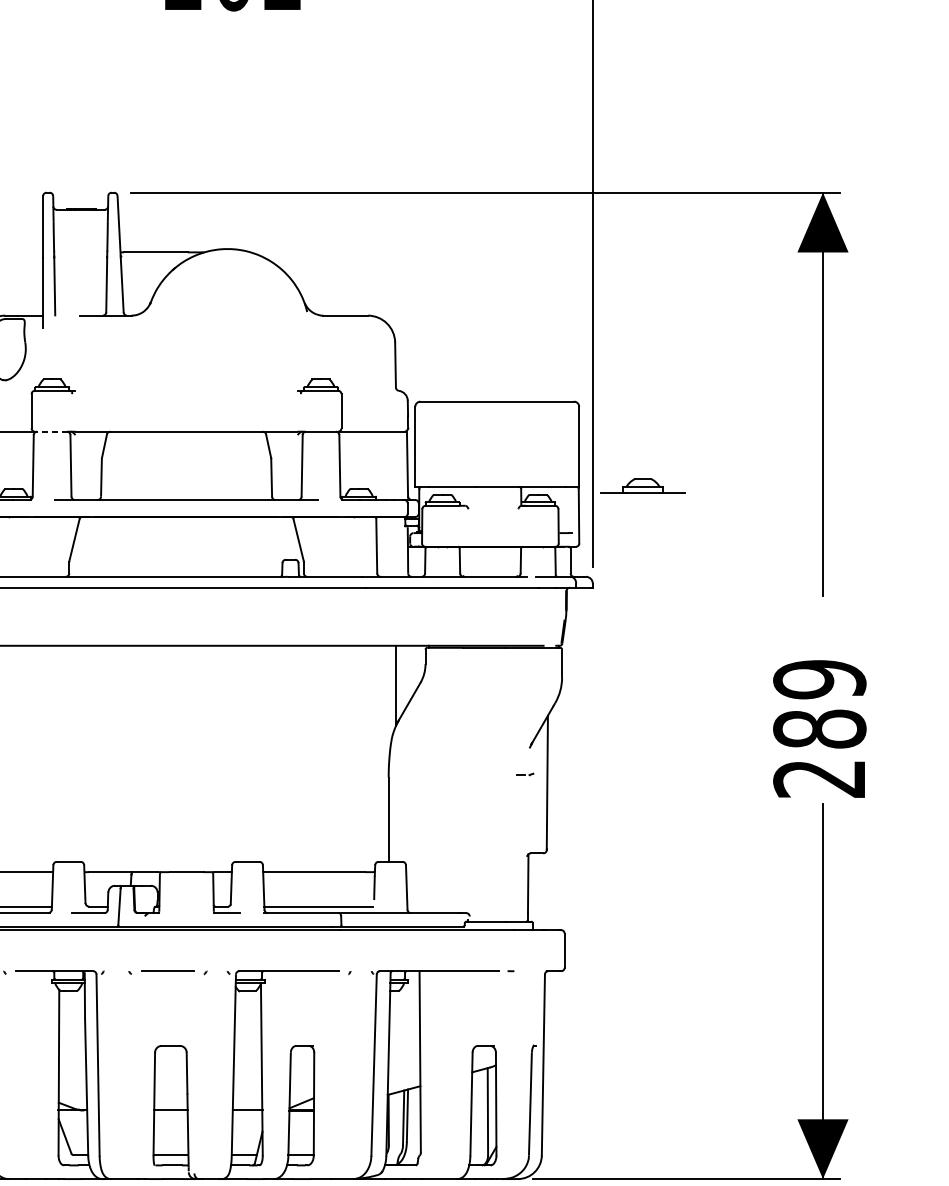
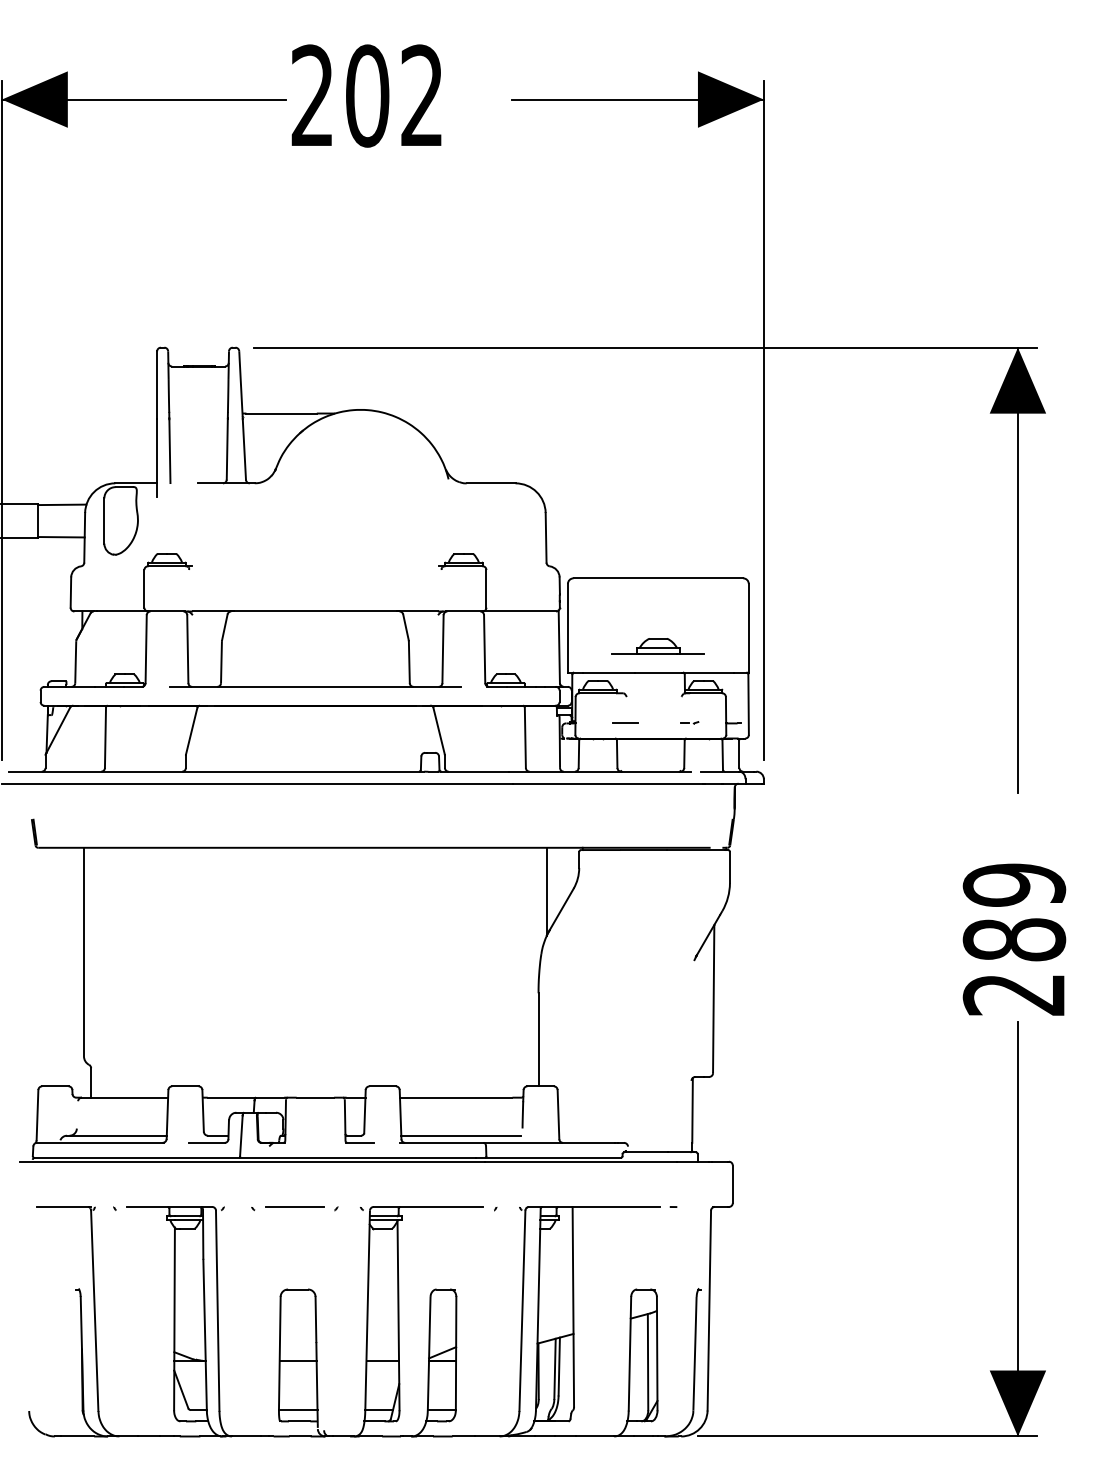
line: (50, 431) -> (165, 611), dashed -> solid
part: (642, 486) -> (657, 646), moved
line: (466, 533) -> (624, 723), added
part: (525, 774) -> (689, 722), moved

